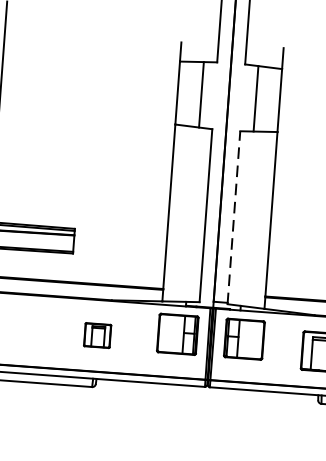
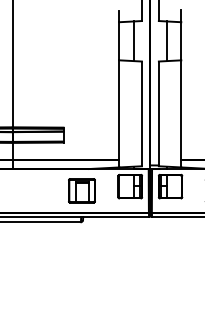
line: (233, 217) -> (158, 113), dashed -> solid
part: (96, 334) -> (81, 190), size x1.67

